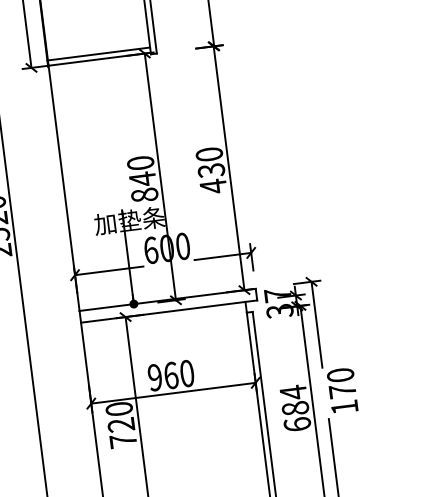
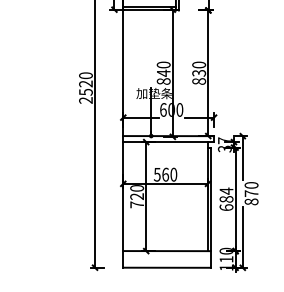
text: (214, 186) -> (199, 81), 430 -> 830
text: (155, 377) -> (157, 174), 960 -> 560
text: (344, 406) -> (251, 201), 170 -> 870

